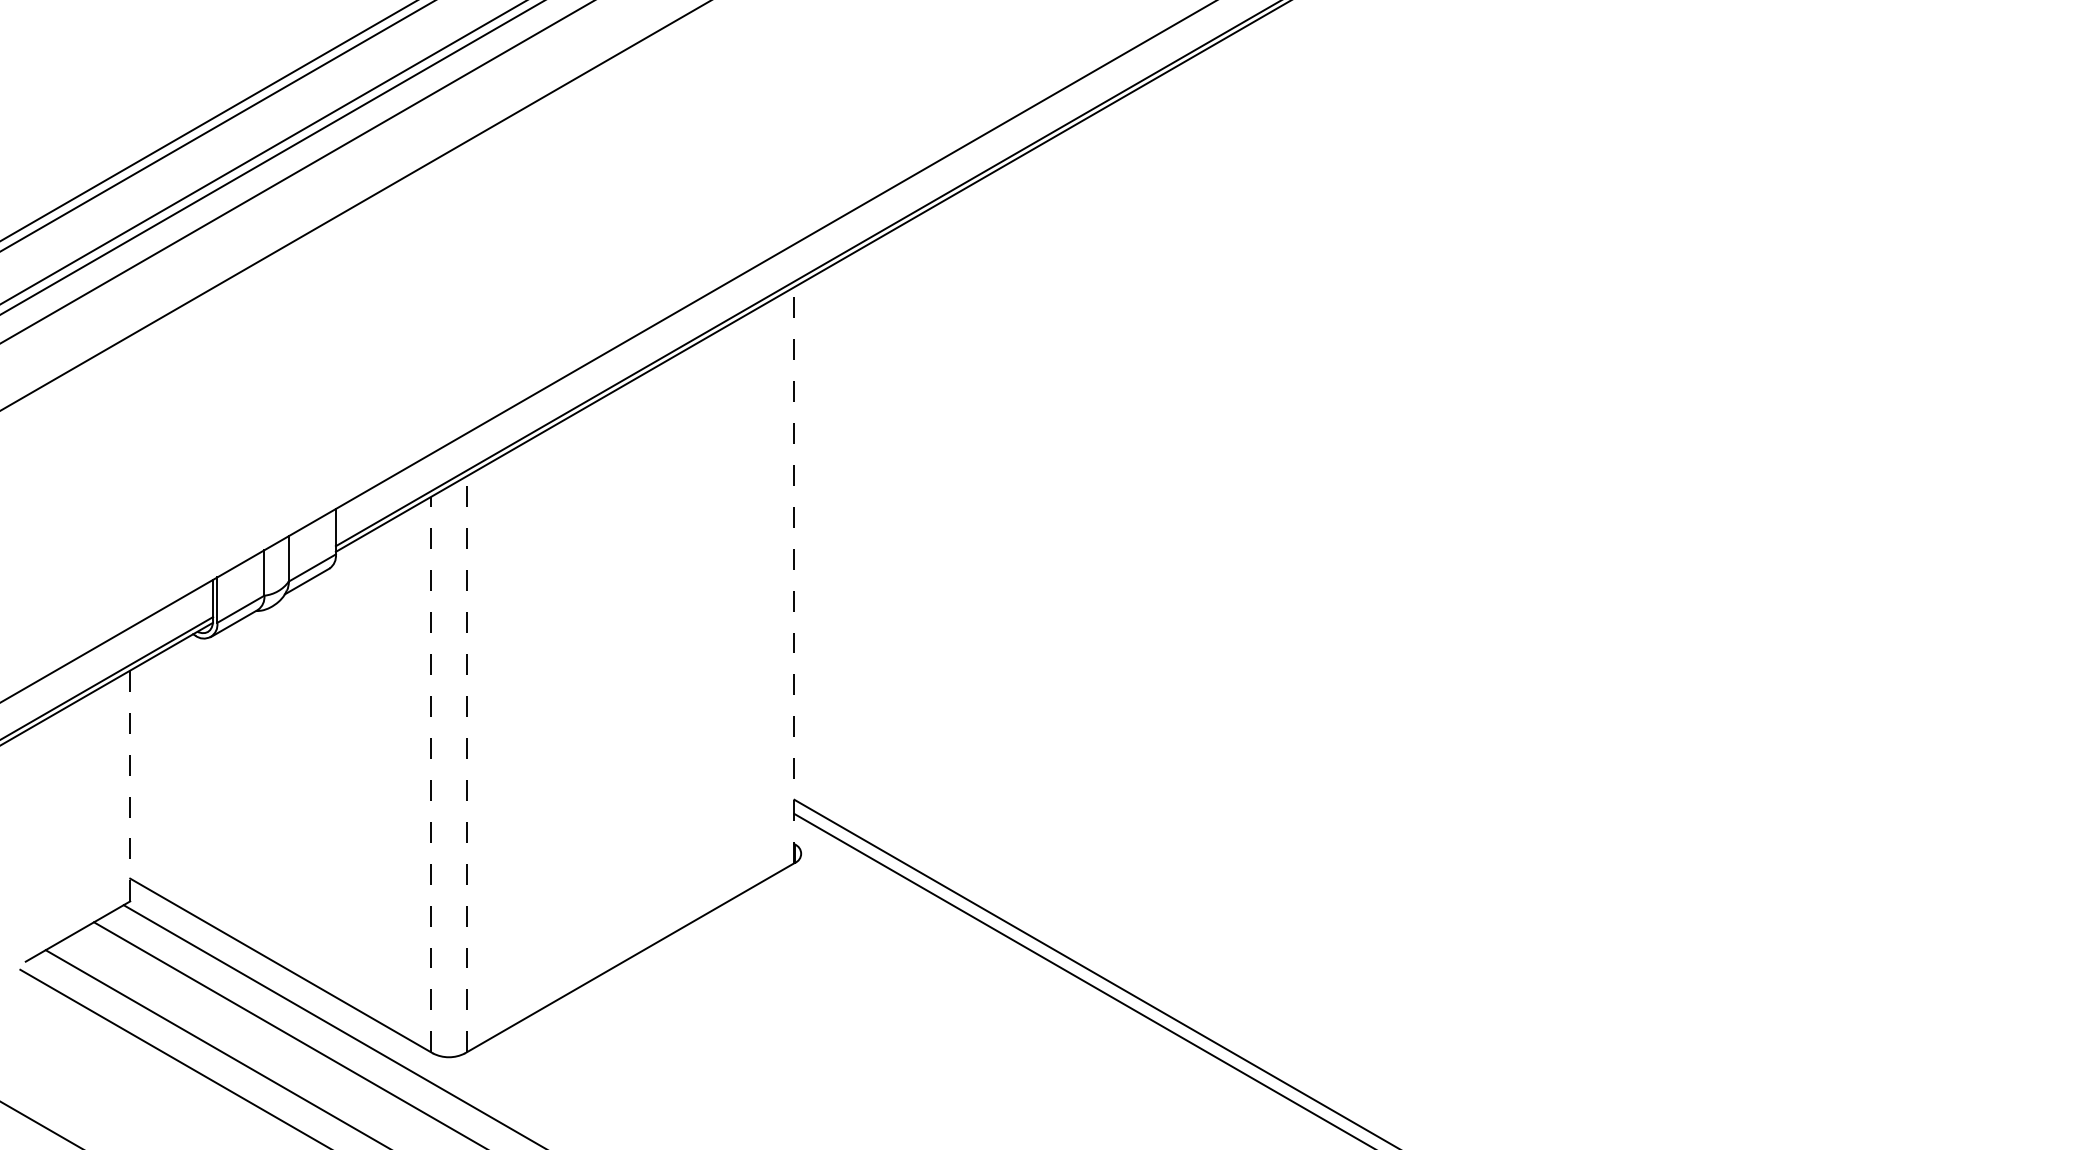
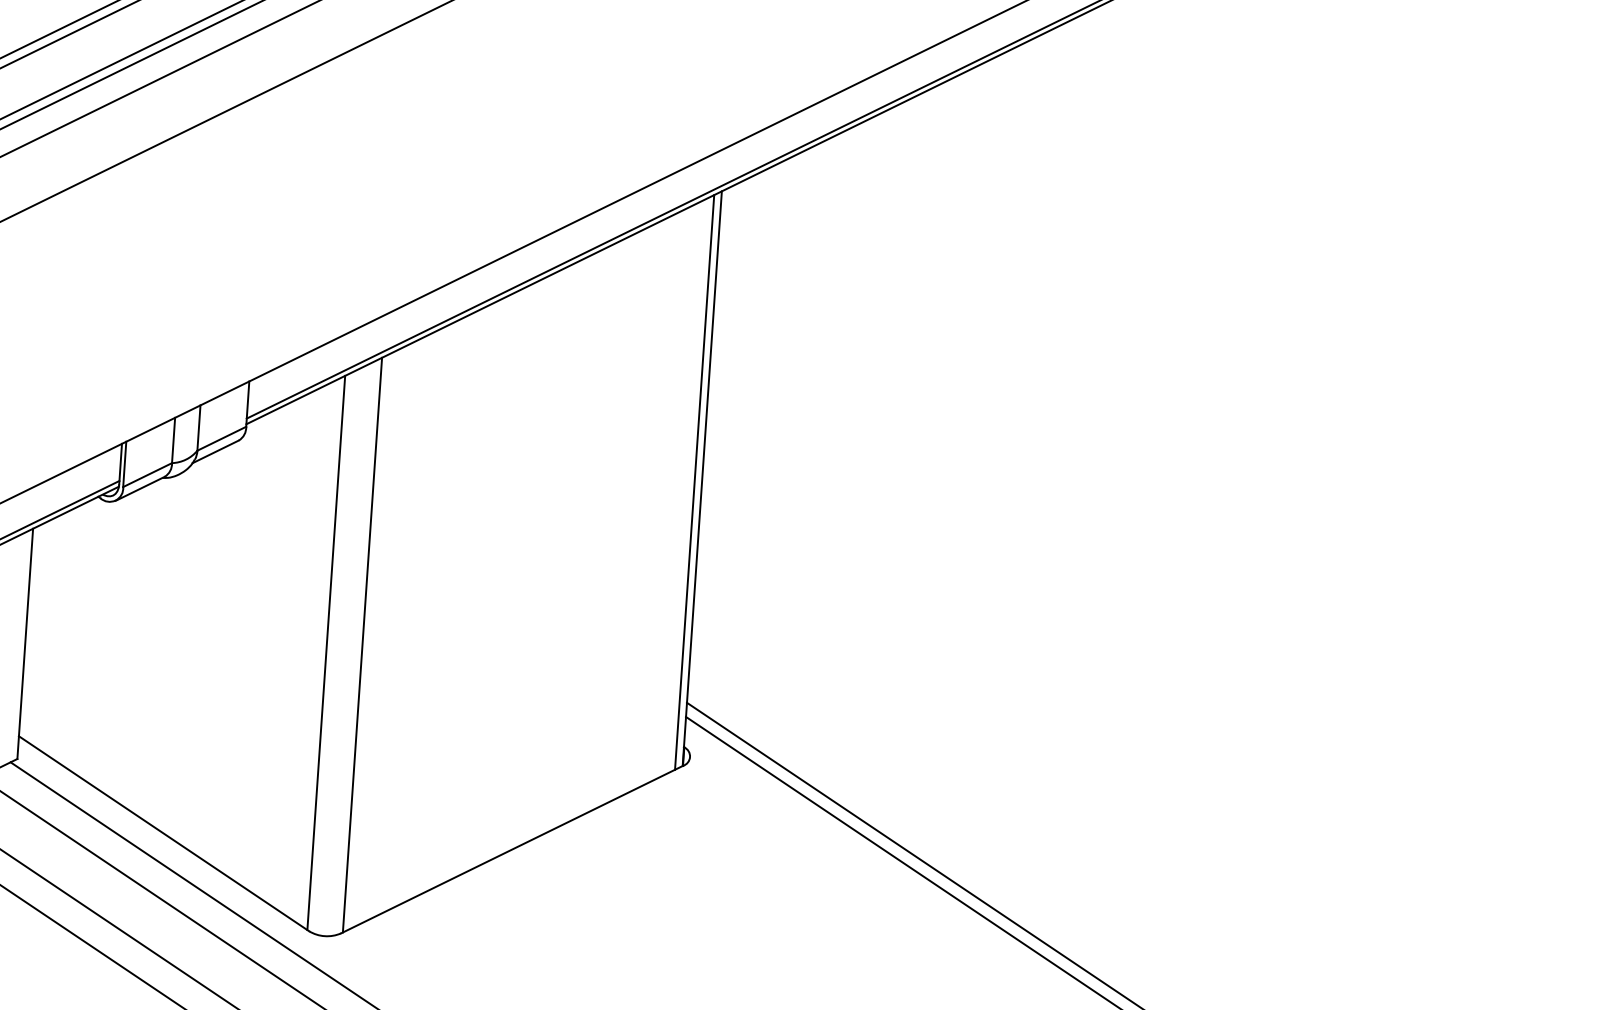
line: (794, 574) -> (702, 478), dashed -> solid
line: (787, 579) -> (695, 482), added
line: (466, 763) -> (362, 644), dashed -> solid
line: (431, 774) -> (326, 652), dashed -> solid
line: (130, 785) -> (25, 643), dashed -> solid

